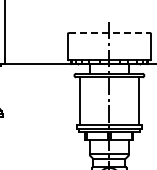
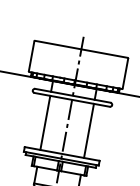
line: (109, 32) -> (81, 48), dashed -> solid
line: (80, 100) -> (45, 122), moved
line: (138, 100) -> (89, 130), moved

